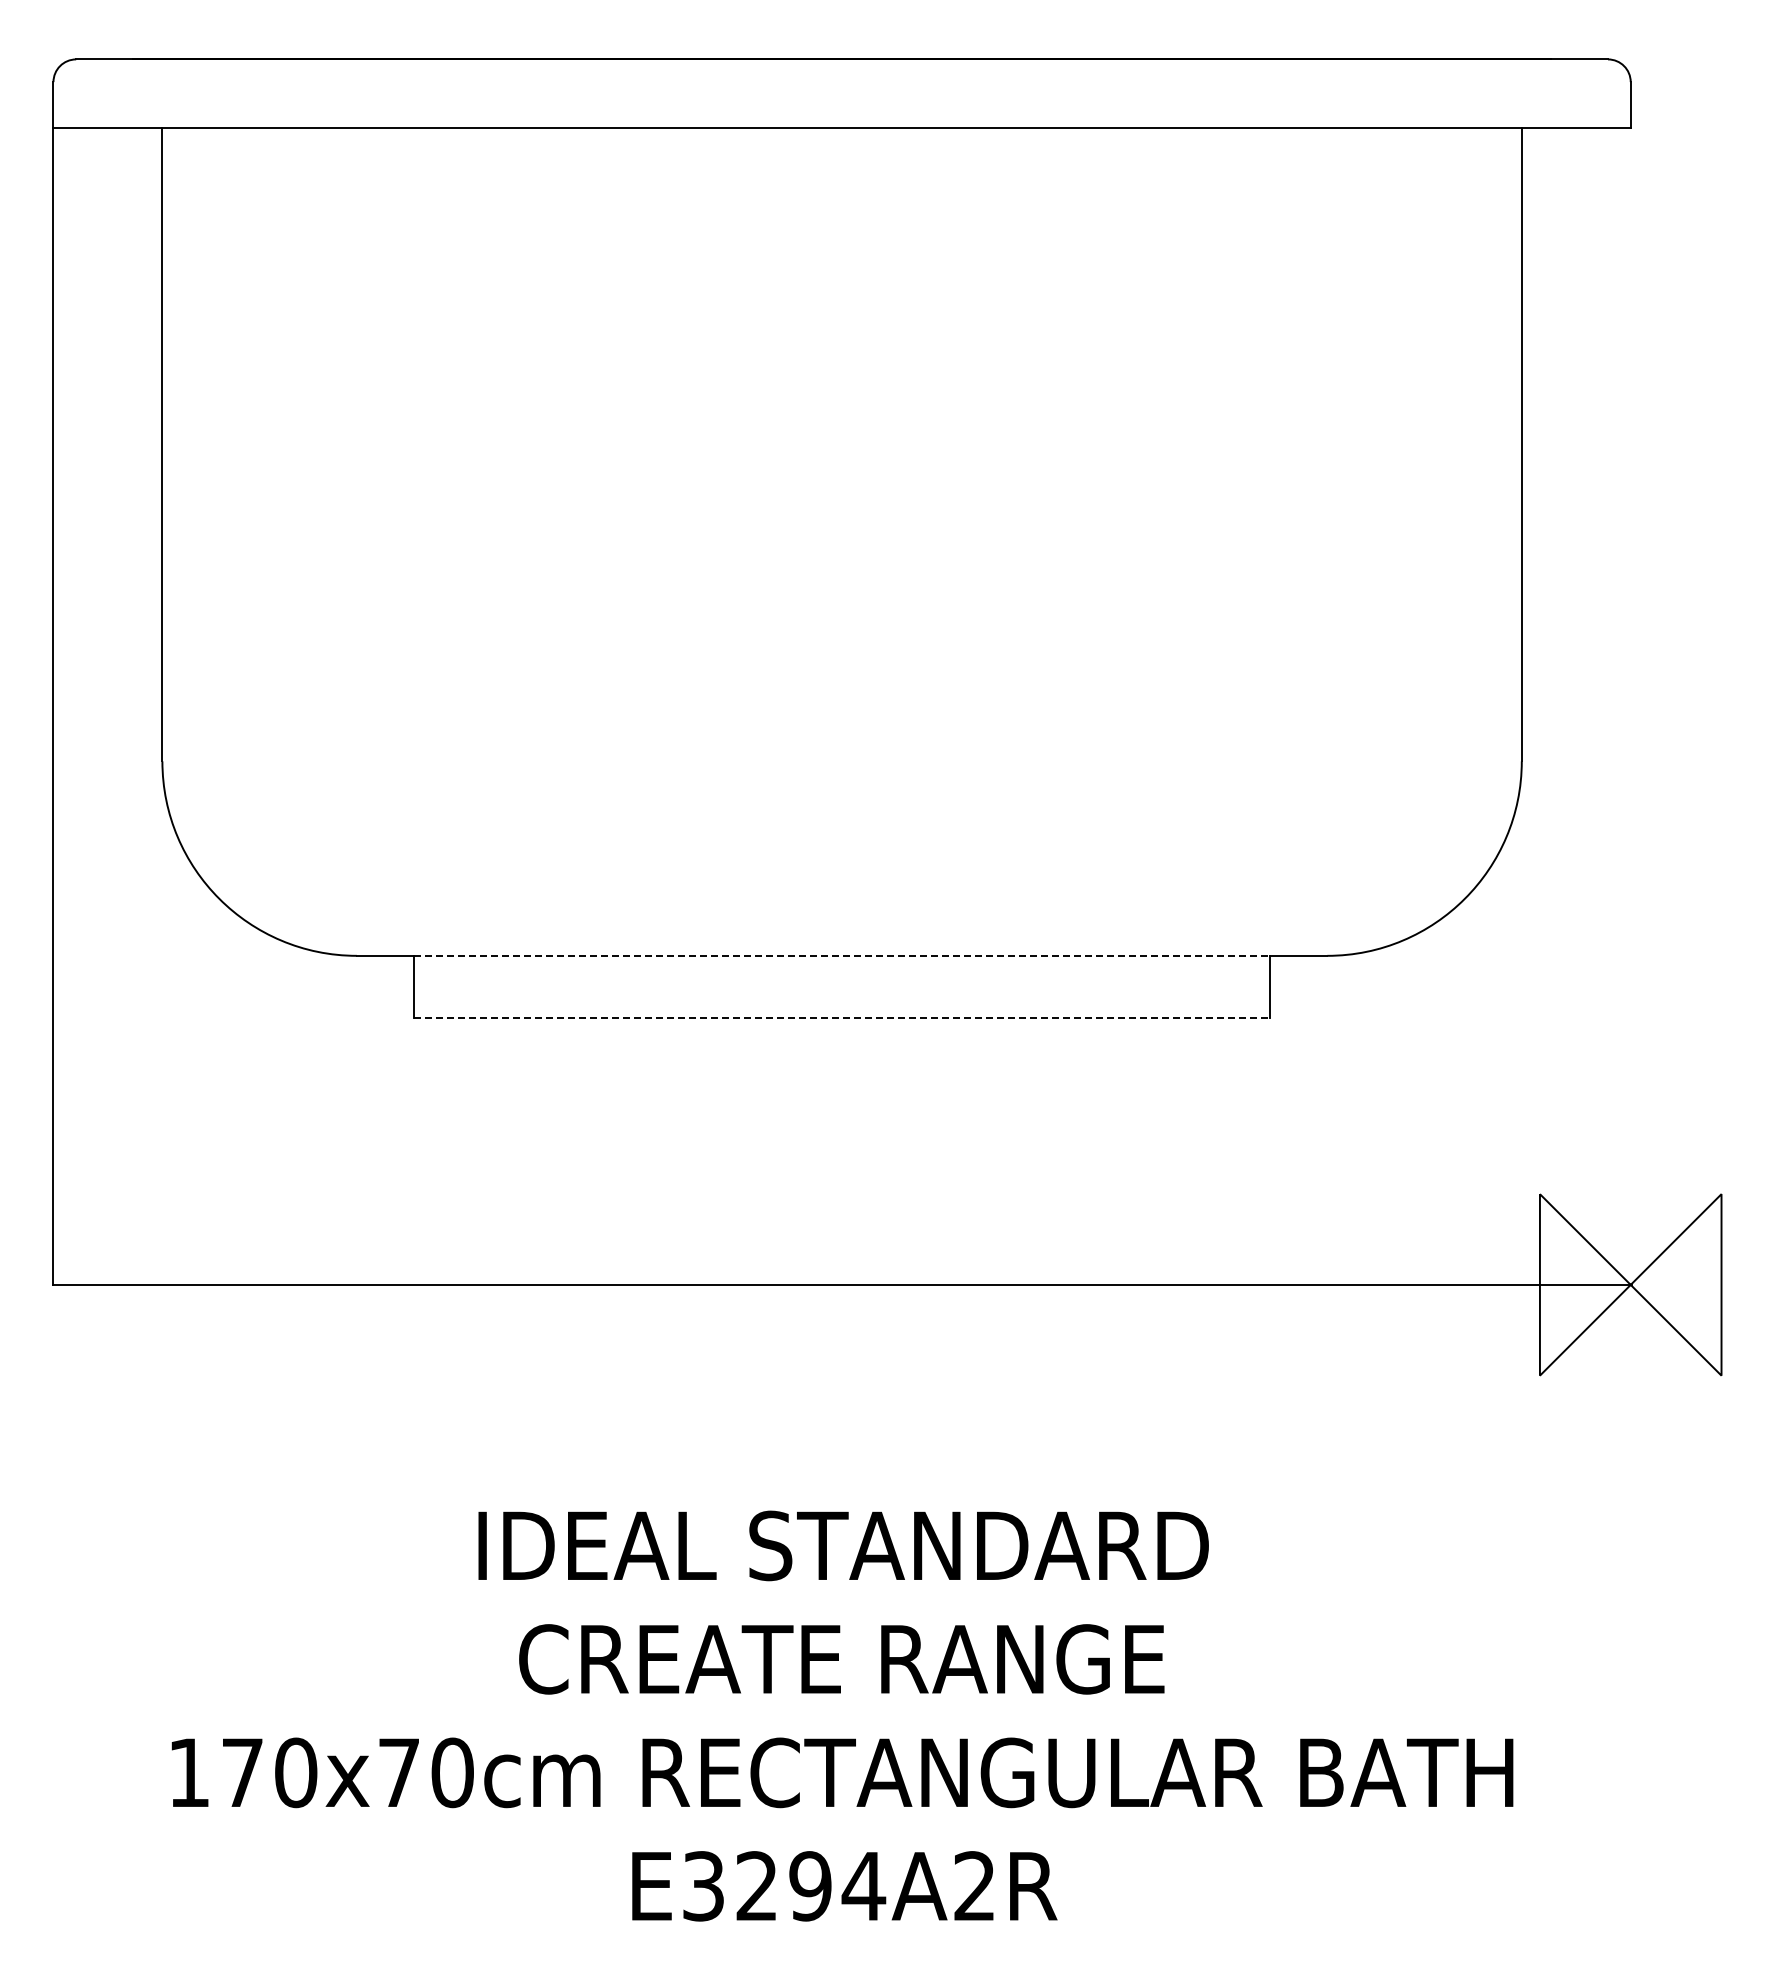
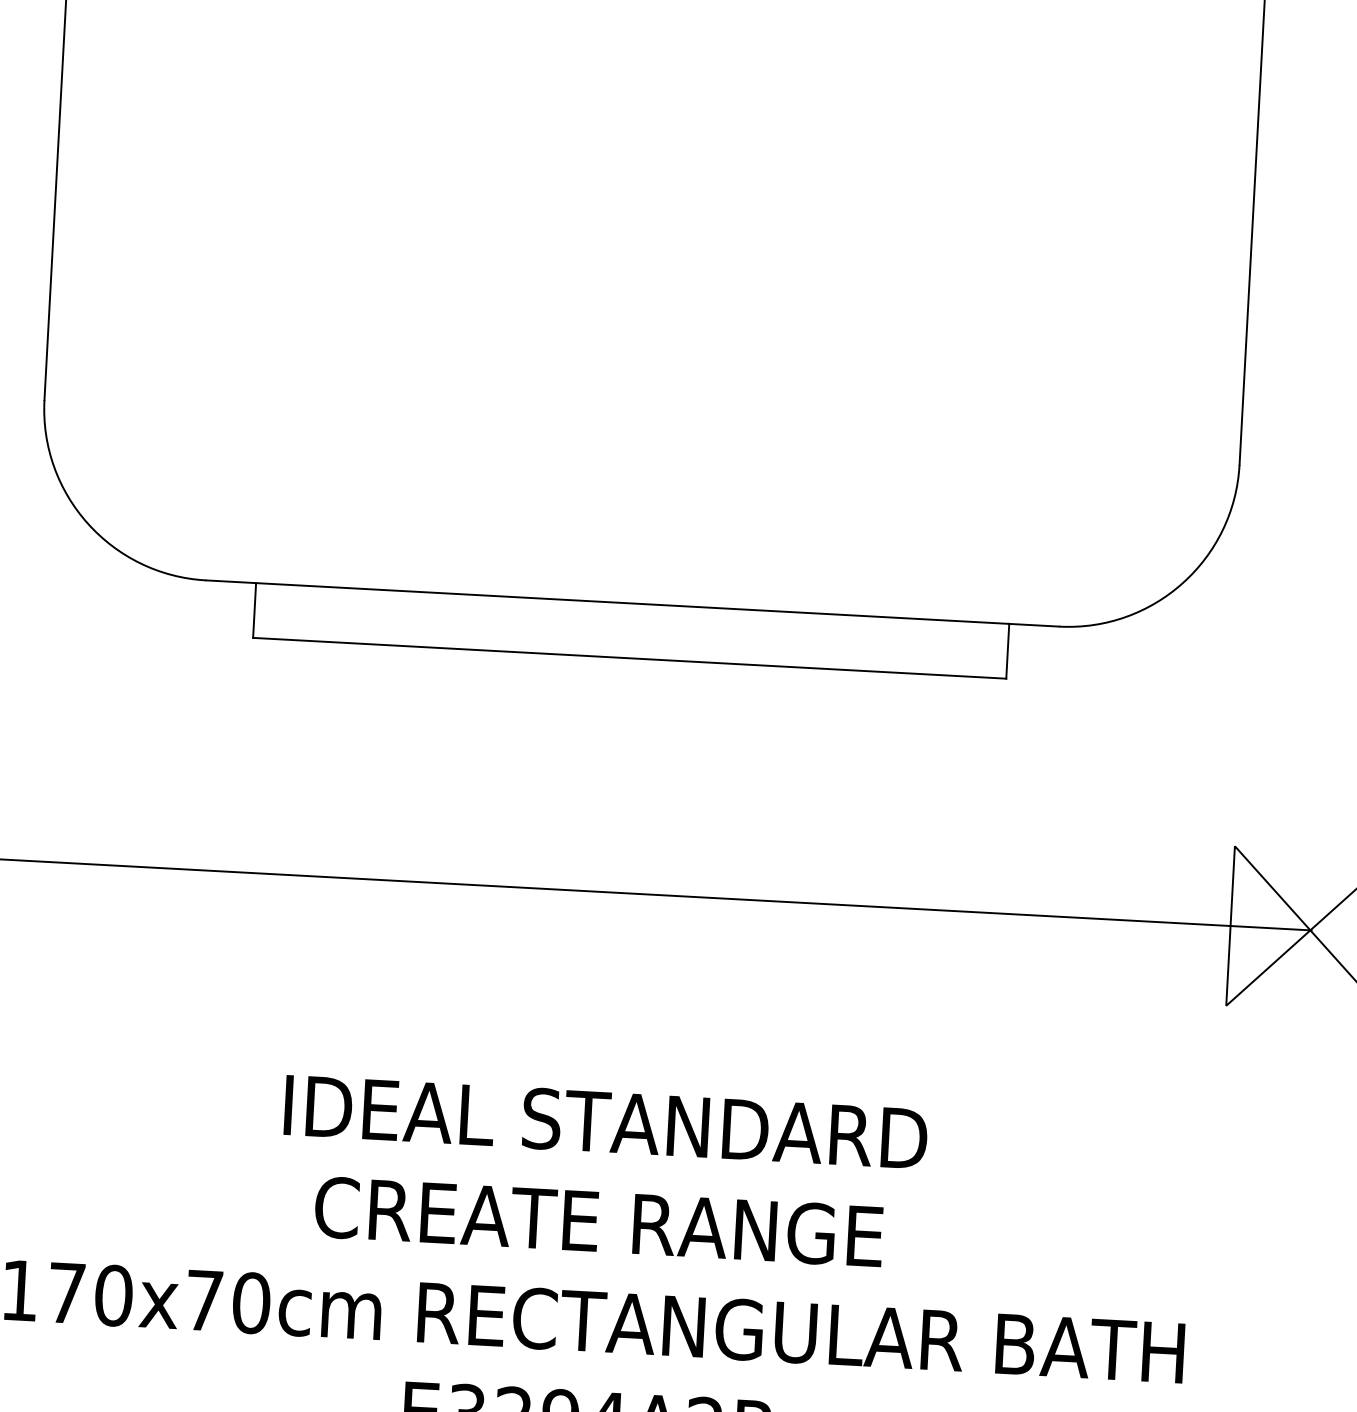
line: (842, 955) -> (633, 603), dashed -> solid
line: (842, 1018) -> (630, 658), dashed -> solid

